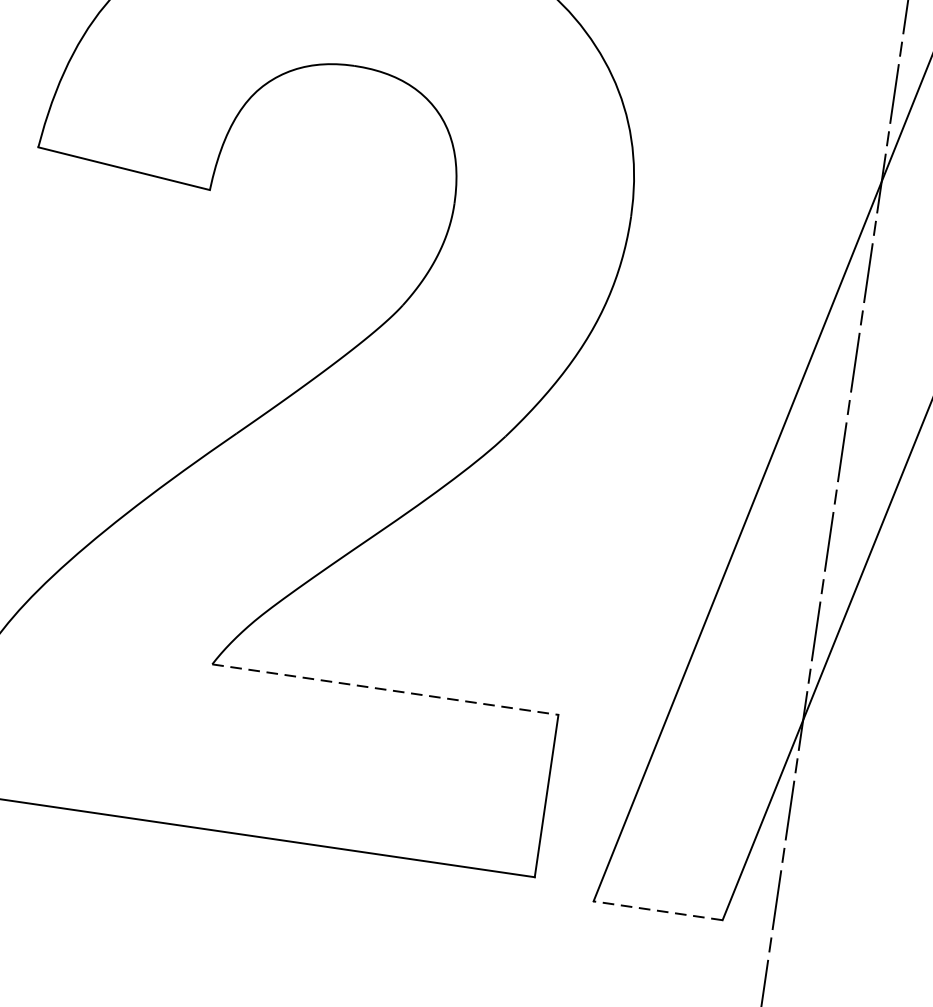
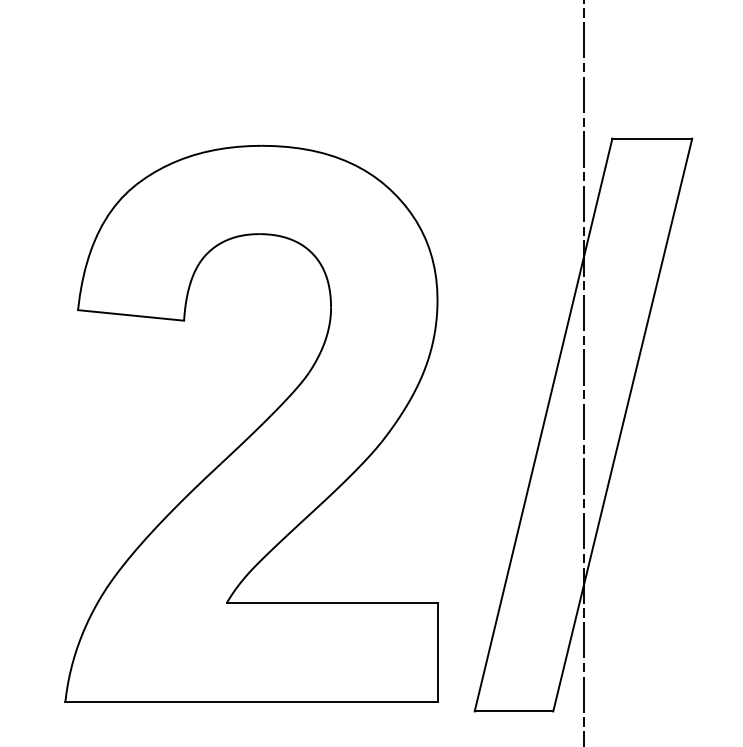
line: (385, 690) -> (332, 603), dashed -> solid
line: (657, 910) -> (513, 711), dashed -> solid

